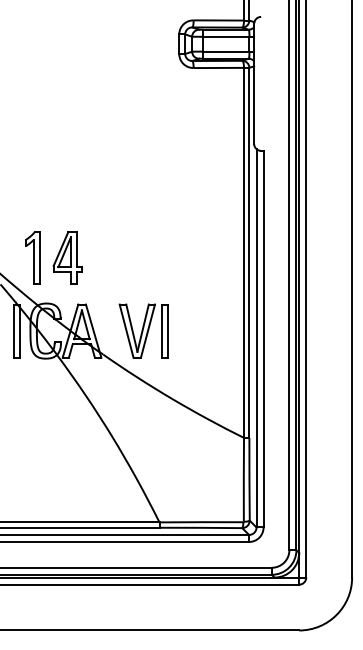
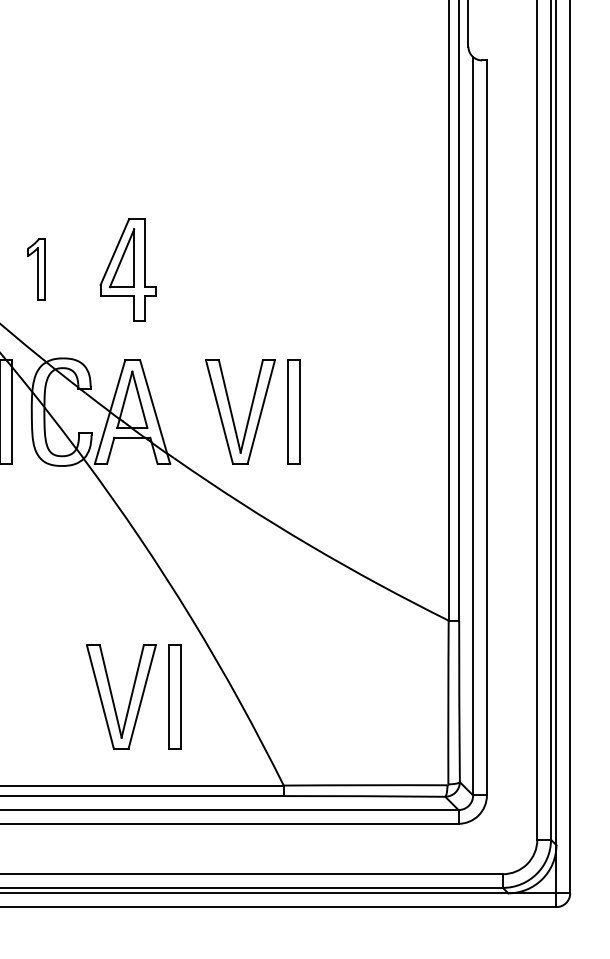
part: (32, 257) -> (35, 268), size x0.6
part: (67, 257) -> (127, 268), moved
part: (82, 476) -> (133, 696), added

